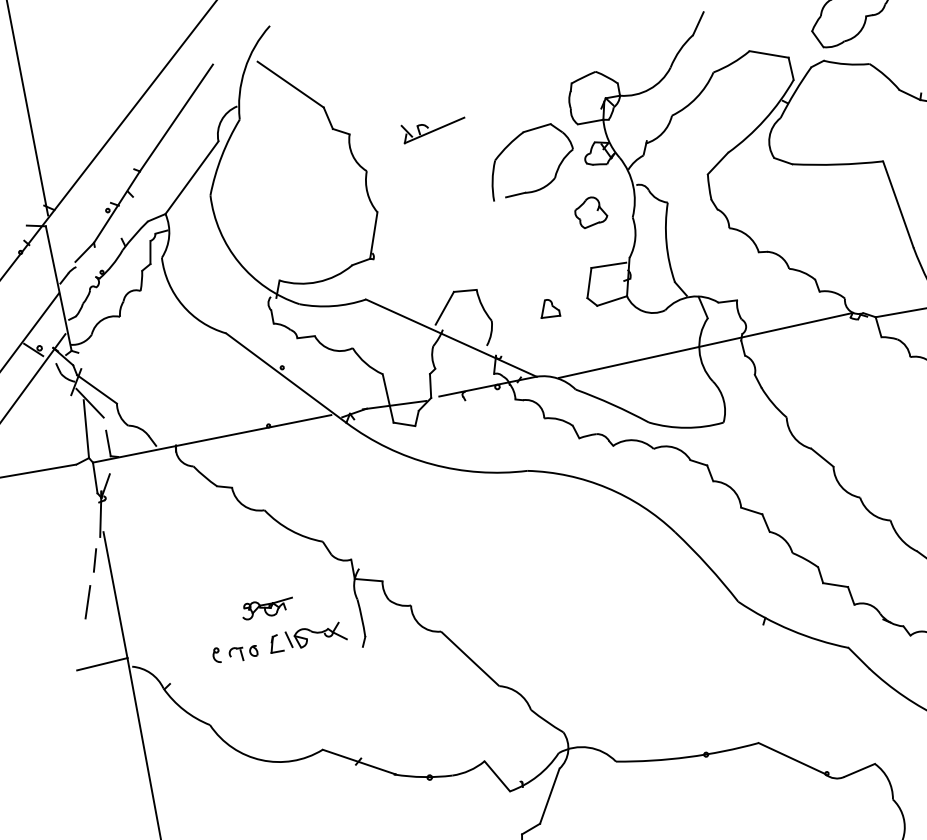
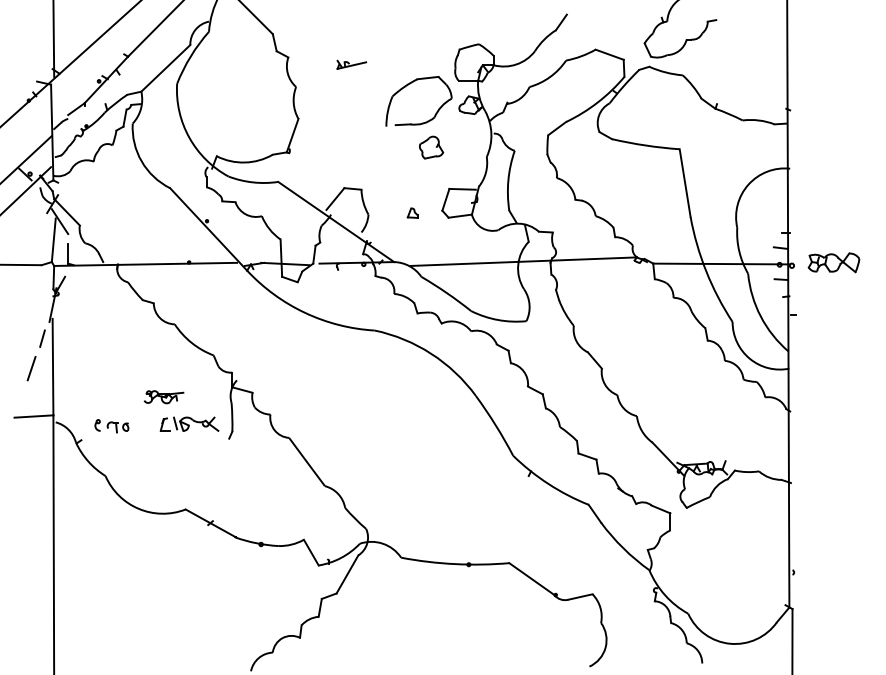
part: (433, 128) -> (351, 64), size x0.6
part: (590, 212) -> (431, 147), moved
part: (548, 307) -> (412, 212), size x0.7
part: (234, 653) -> (111, 426), moved

